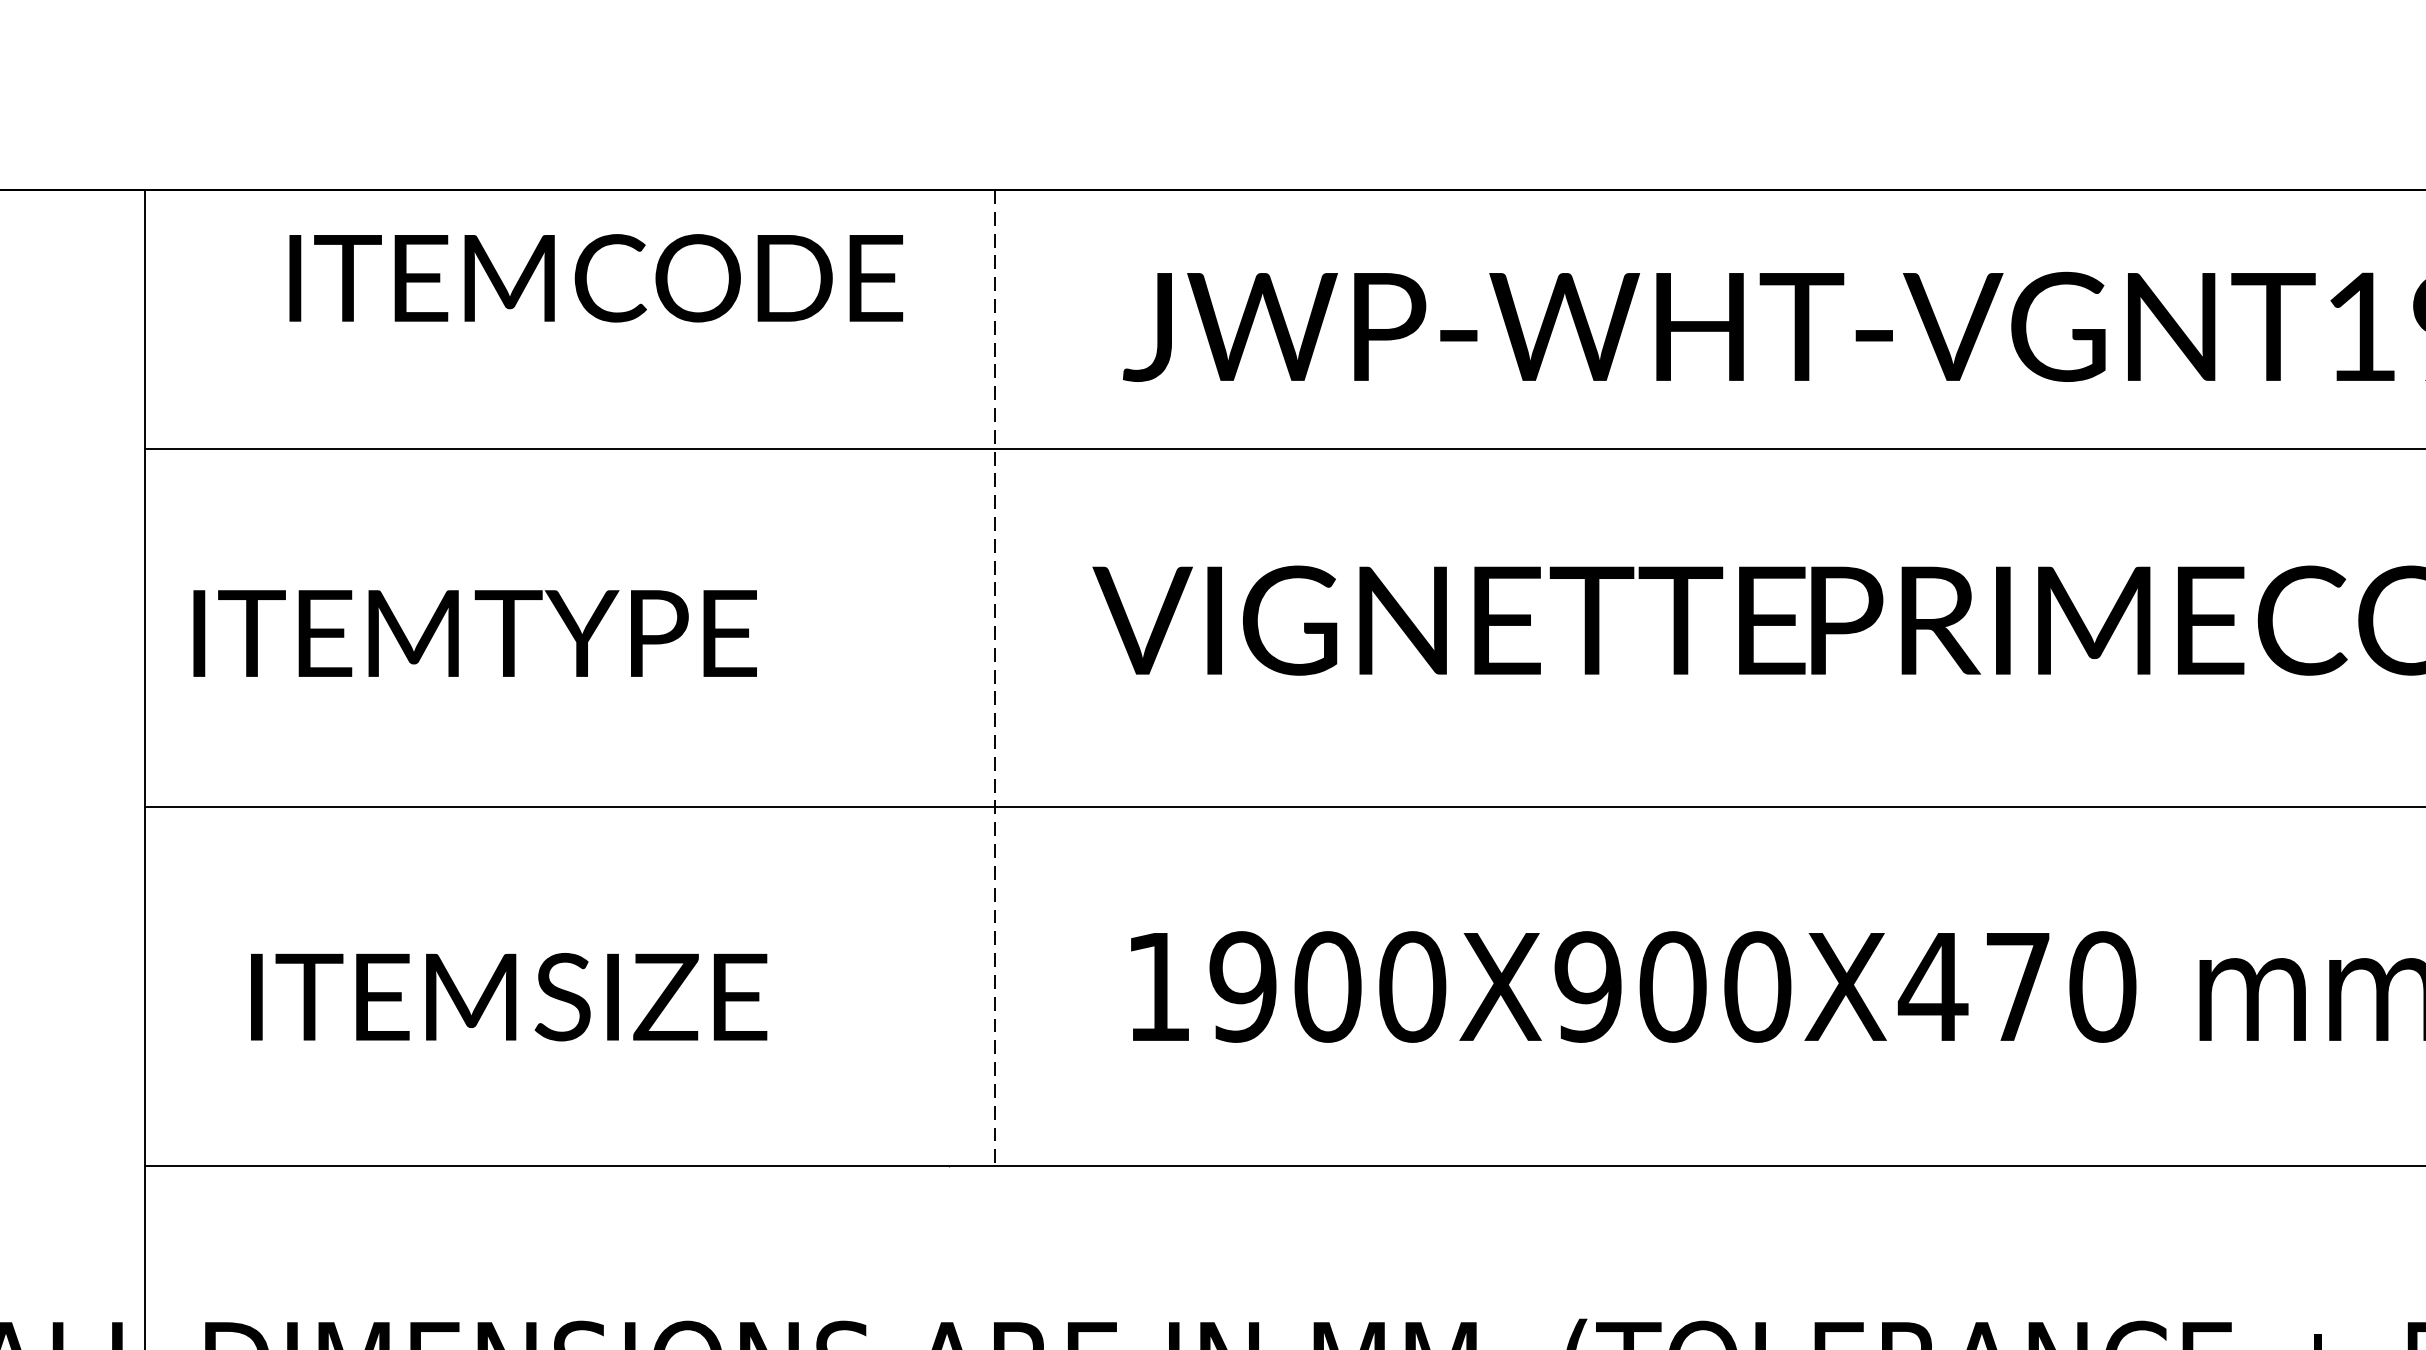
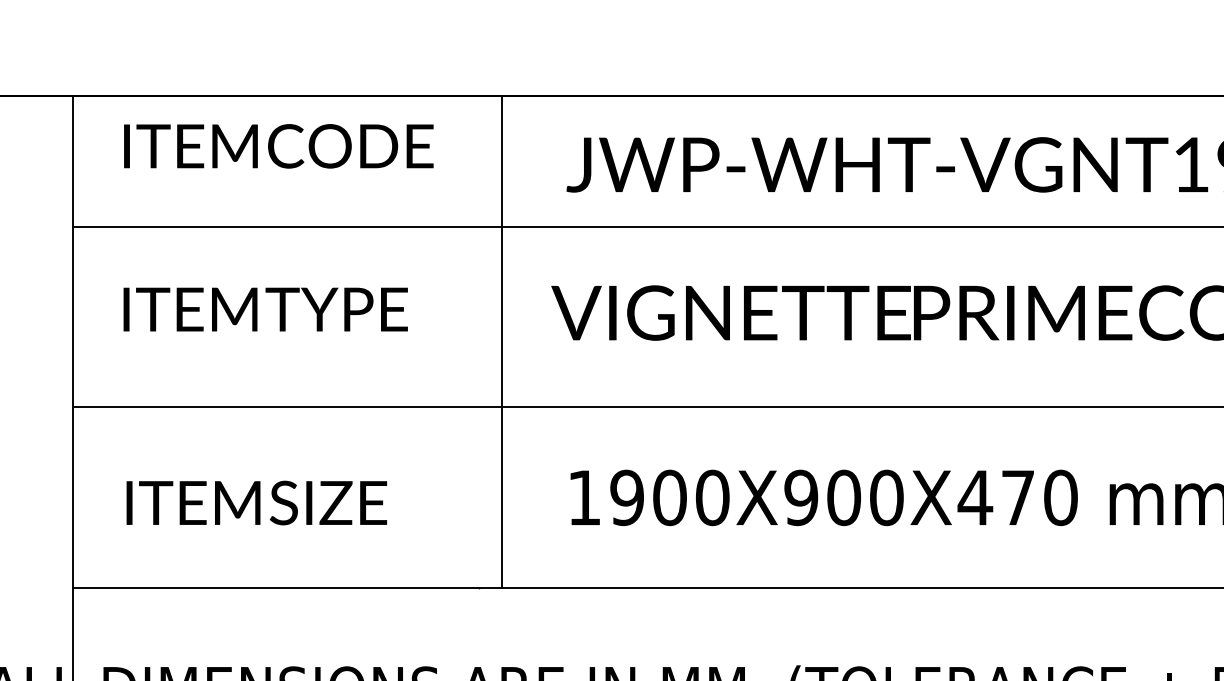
text: (595, 278) -> (278, 146), moved
text: (474, 633) -> (265, 309), moved
line: (993, 678) -> (501, 342), dashed -> solid

